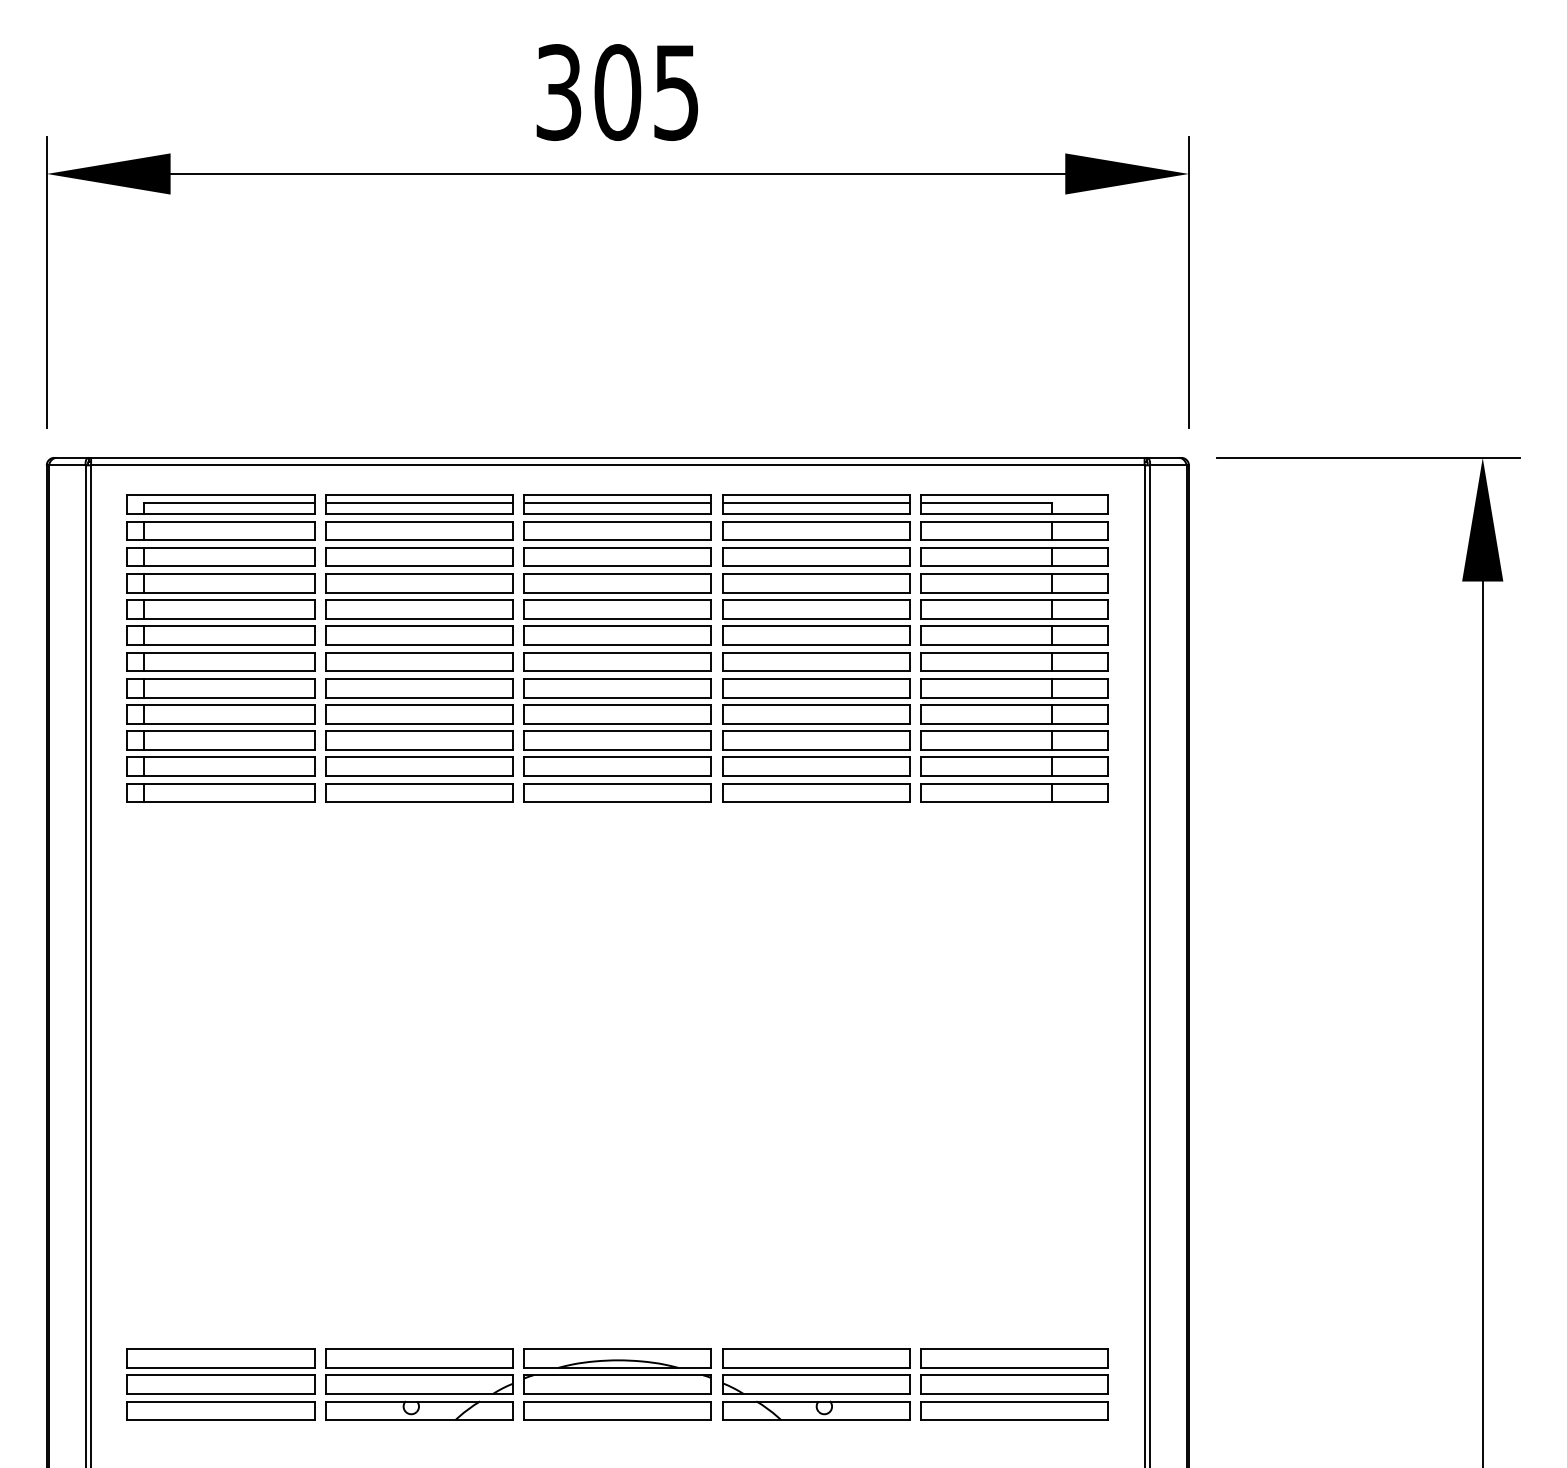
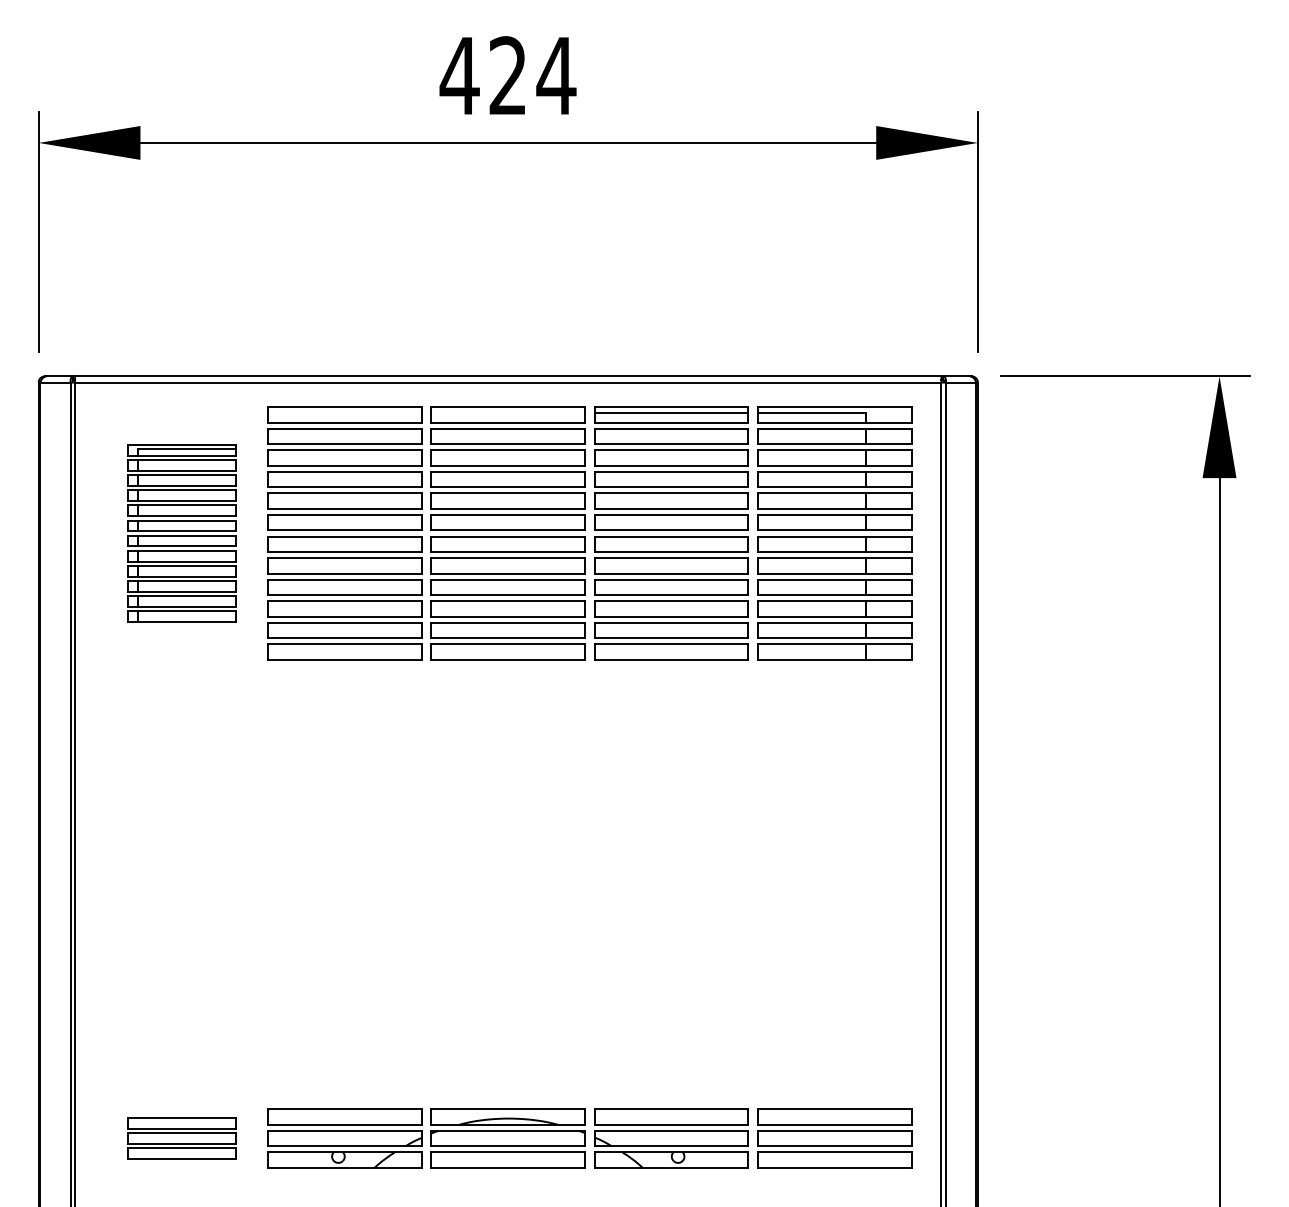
text: (616, 91) -> (507, 75), 305 -> 424
line: (419, 502) -> (345, 413), removed
line: (618, 502) -> (508, 413), removed
part: (220, 648) -> (181, 533), size x0.7
part: (220, 1384) -> (181, 1138), size x0.7

